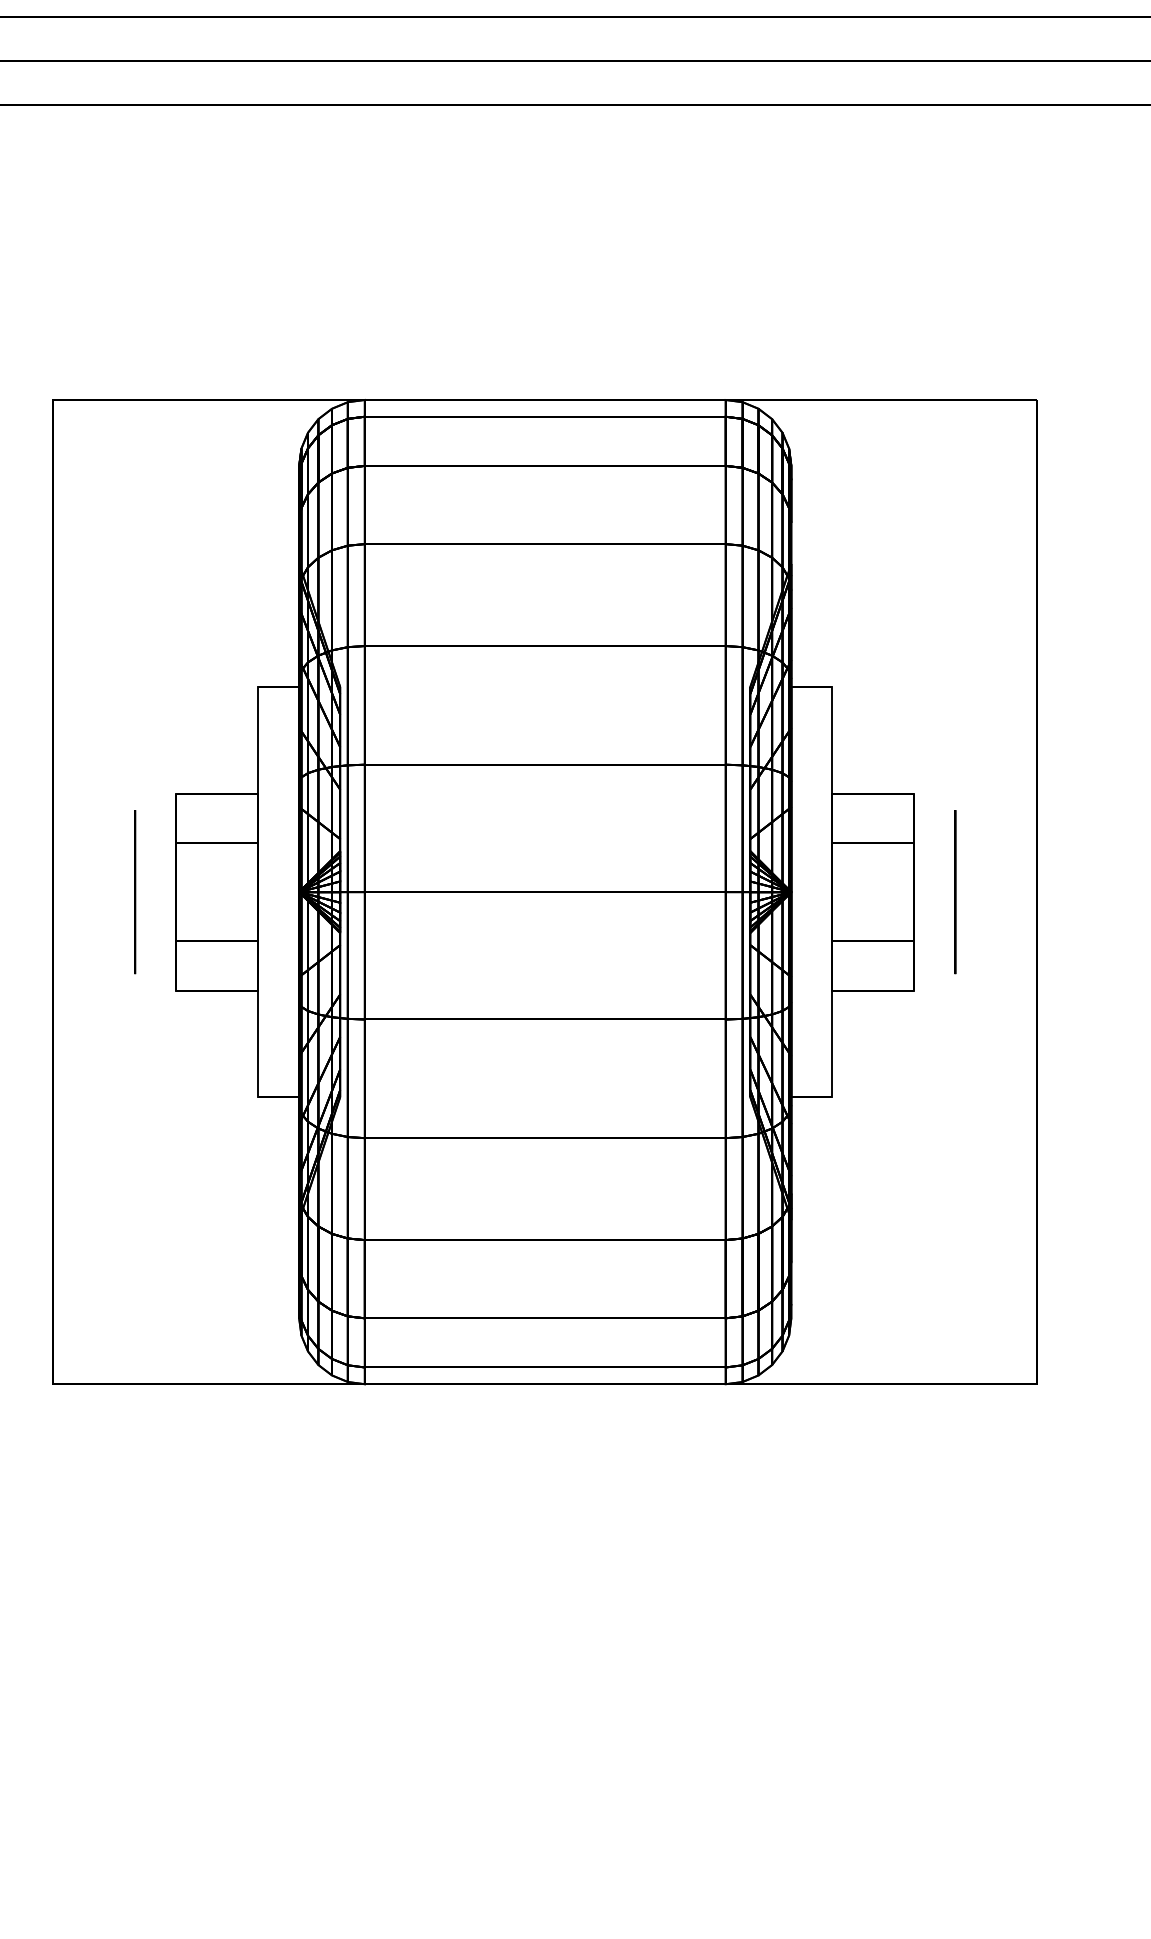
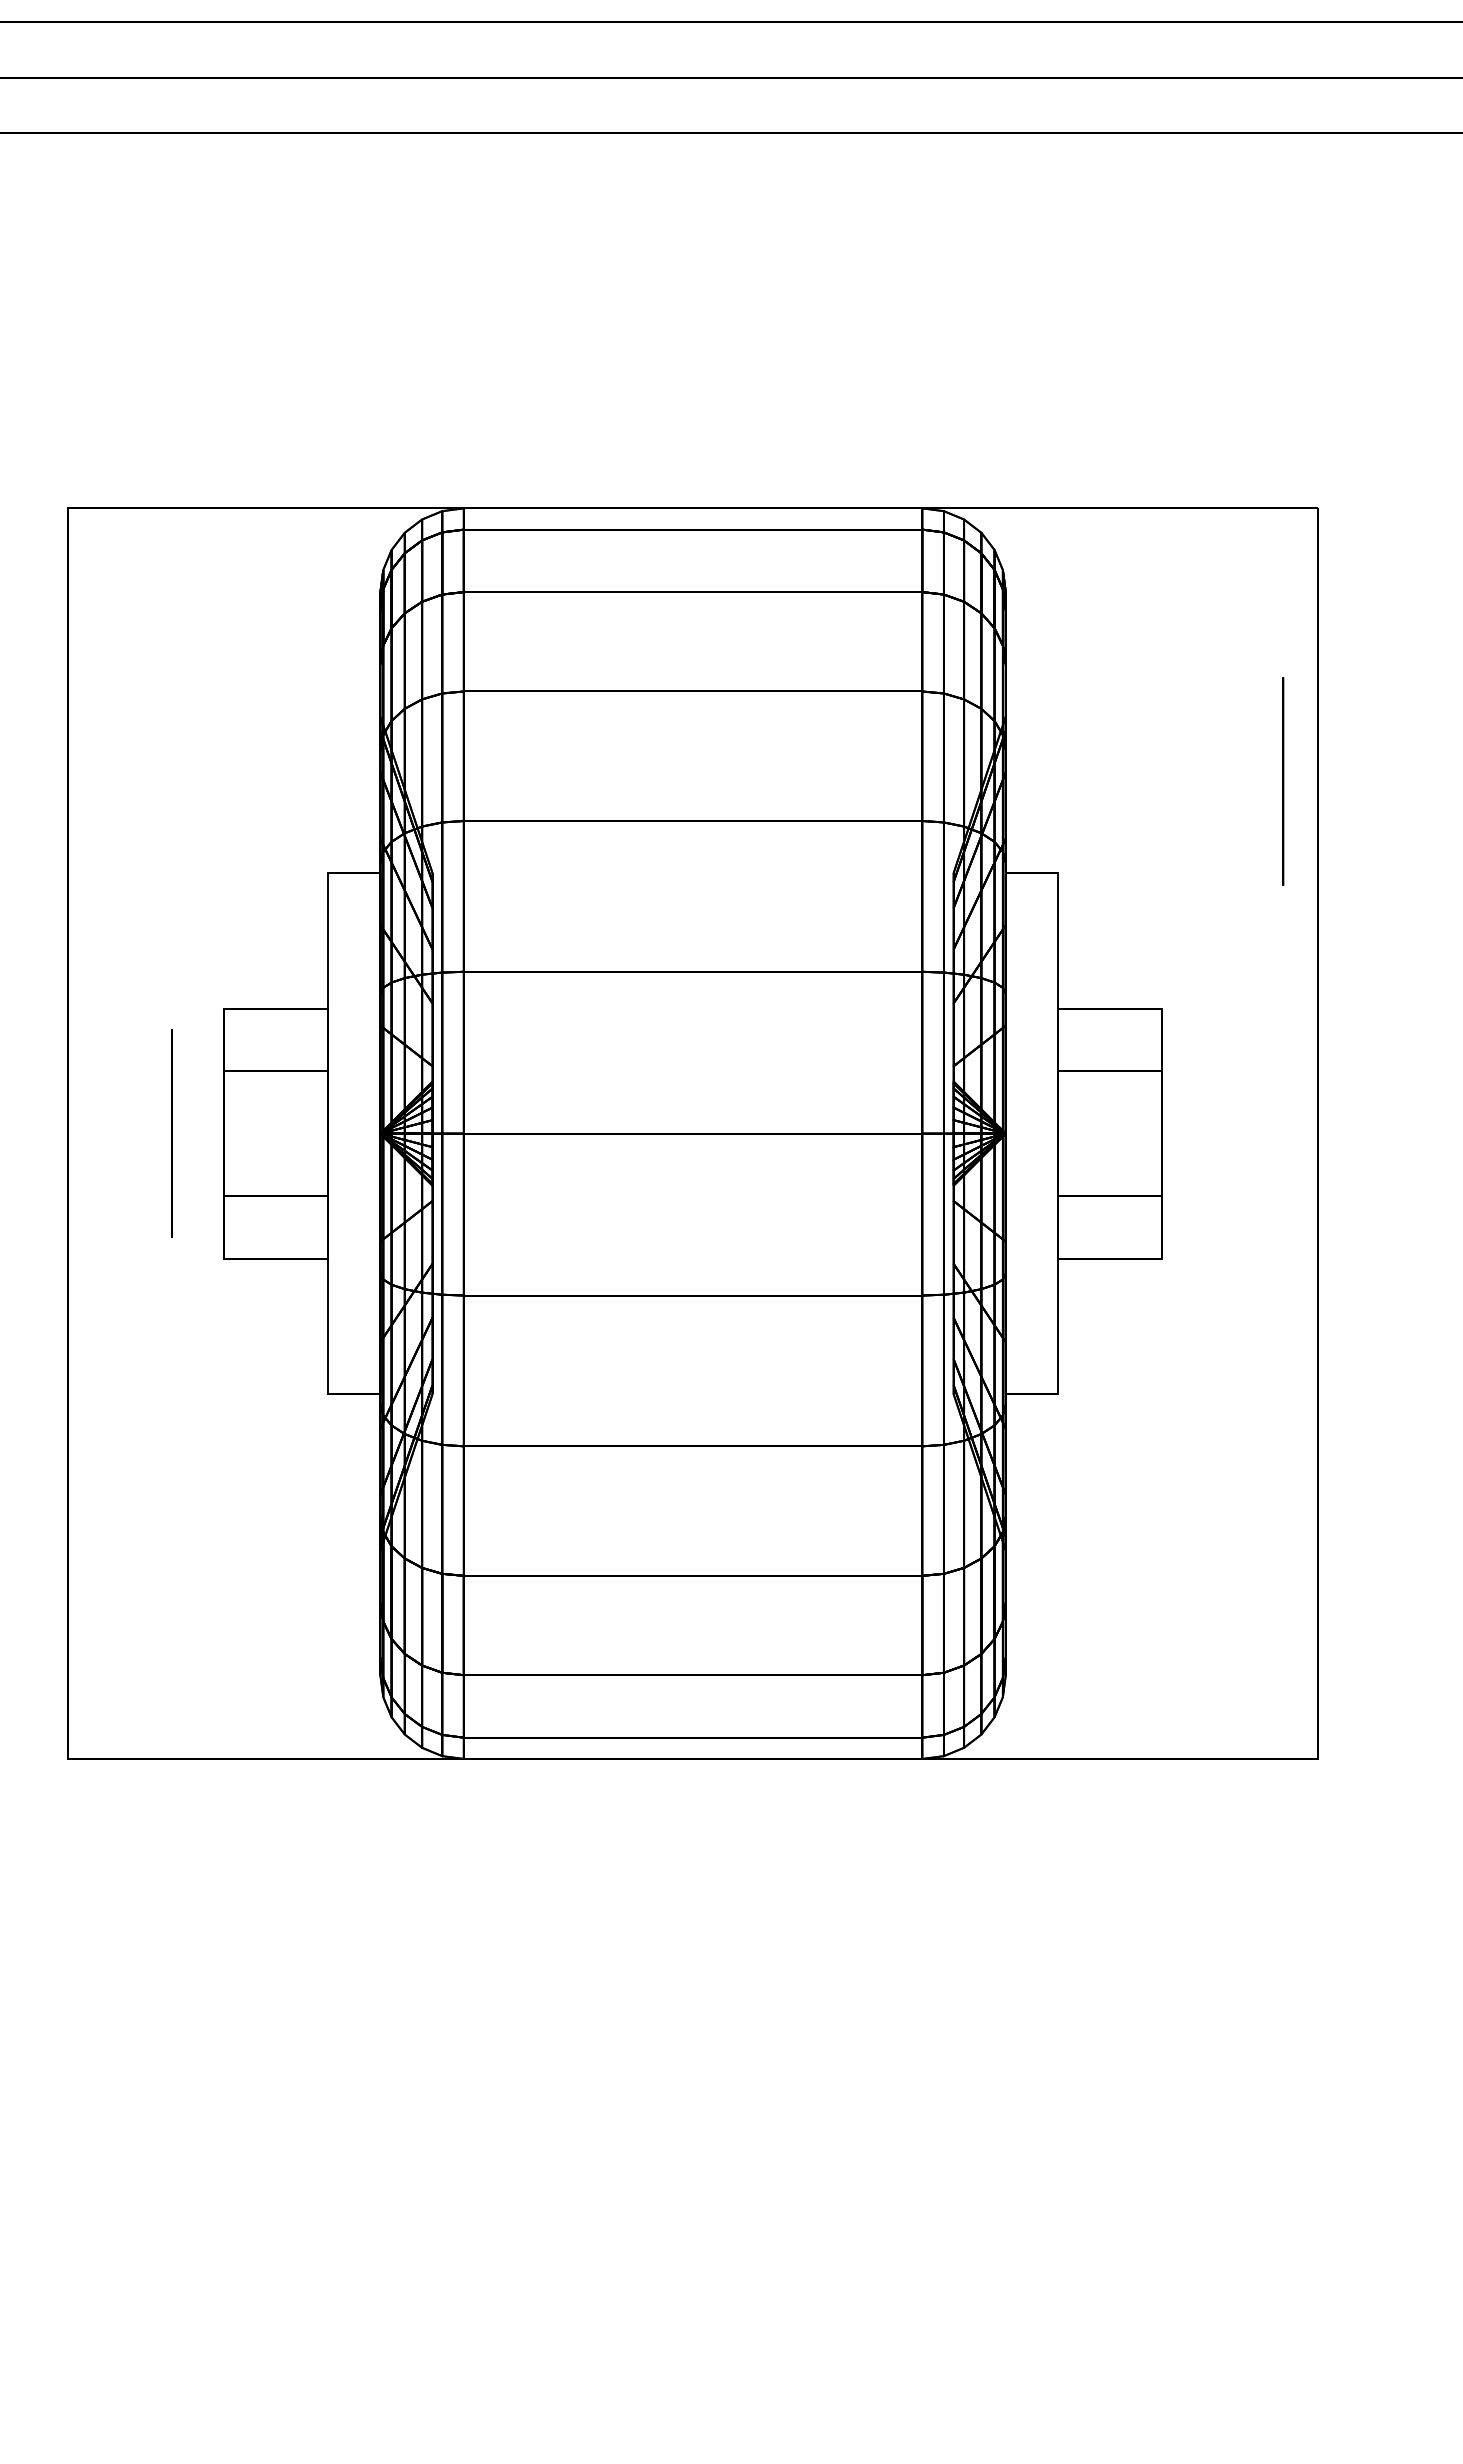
circle: (955, 891) -> (1283, 781), moved

